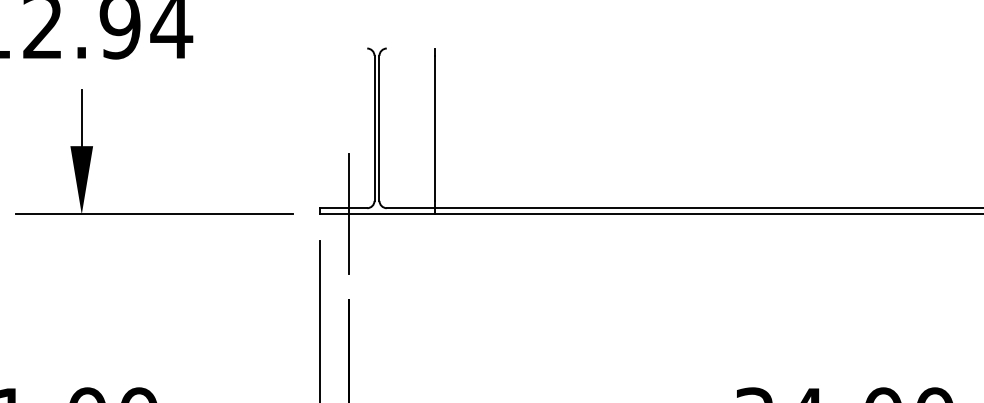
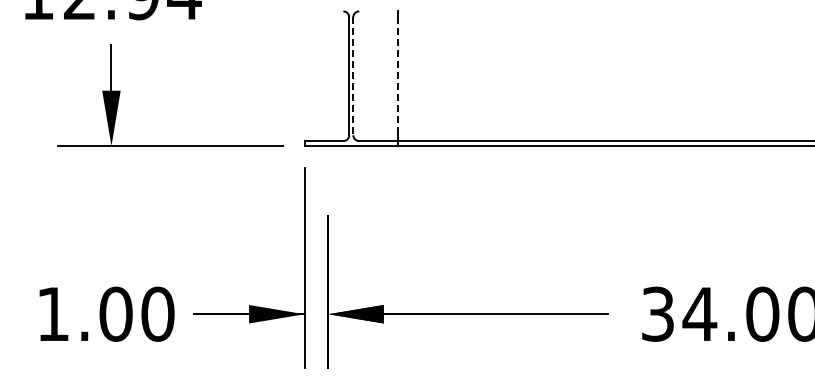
line: (379, 128) -> (353, 76), solid -> dashed
line: (435, 128) -> (398, 76), solid -> dashed
line: (348, 213) -> (328, 145), removed

